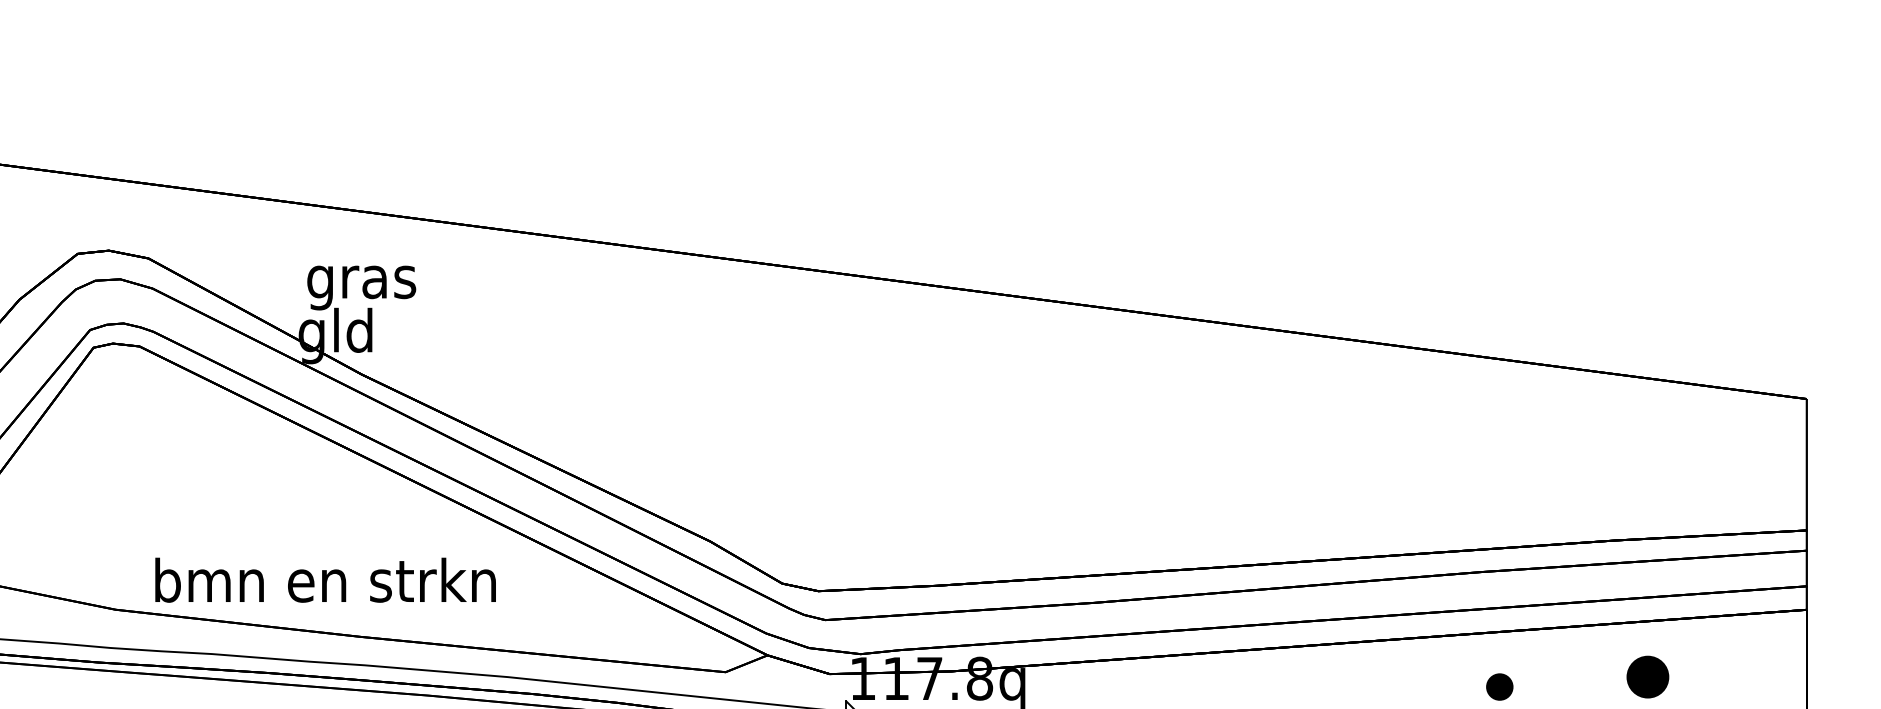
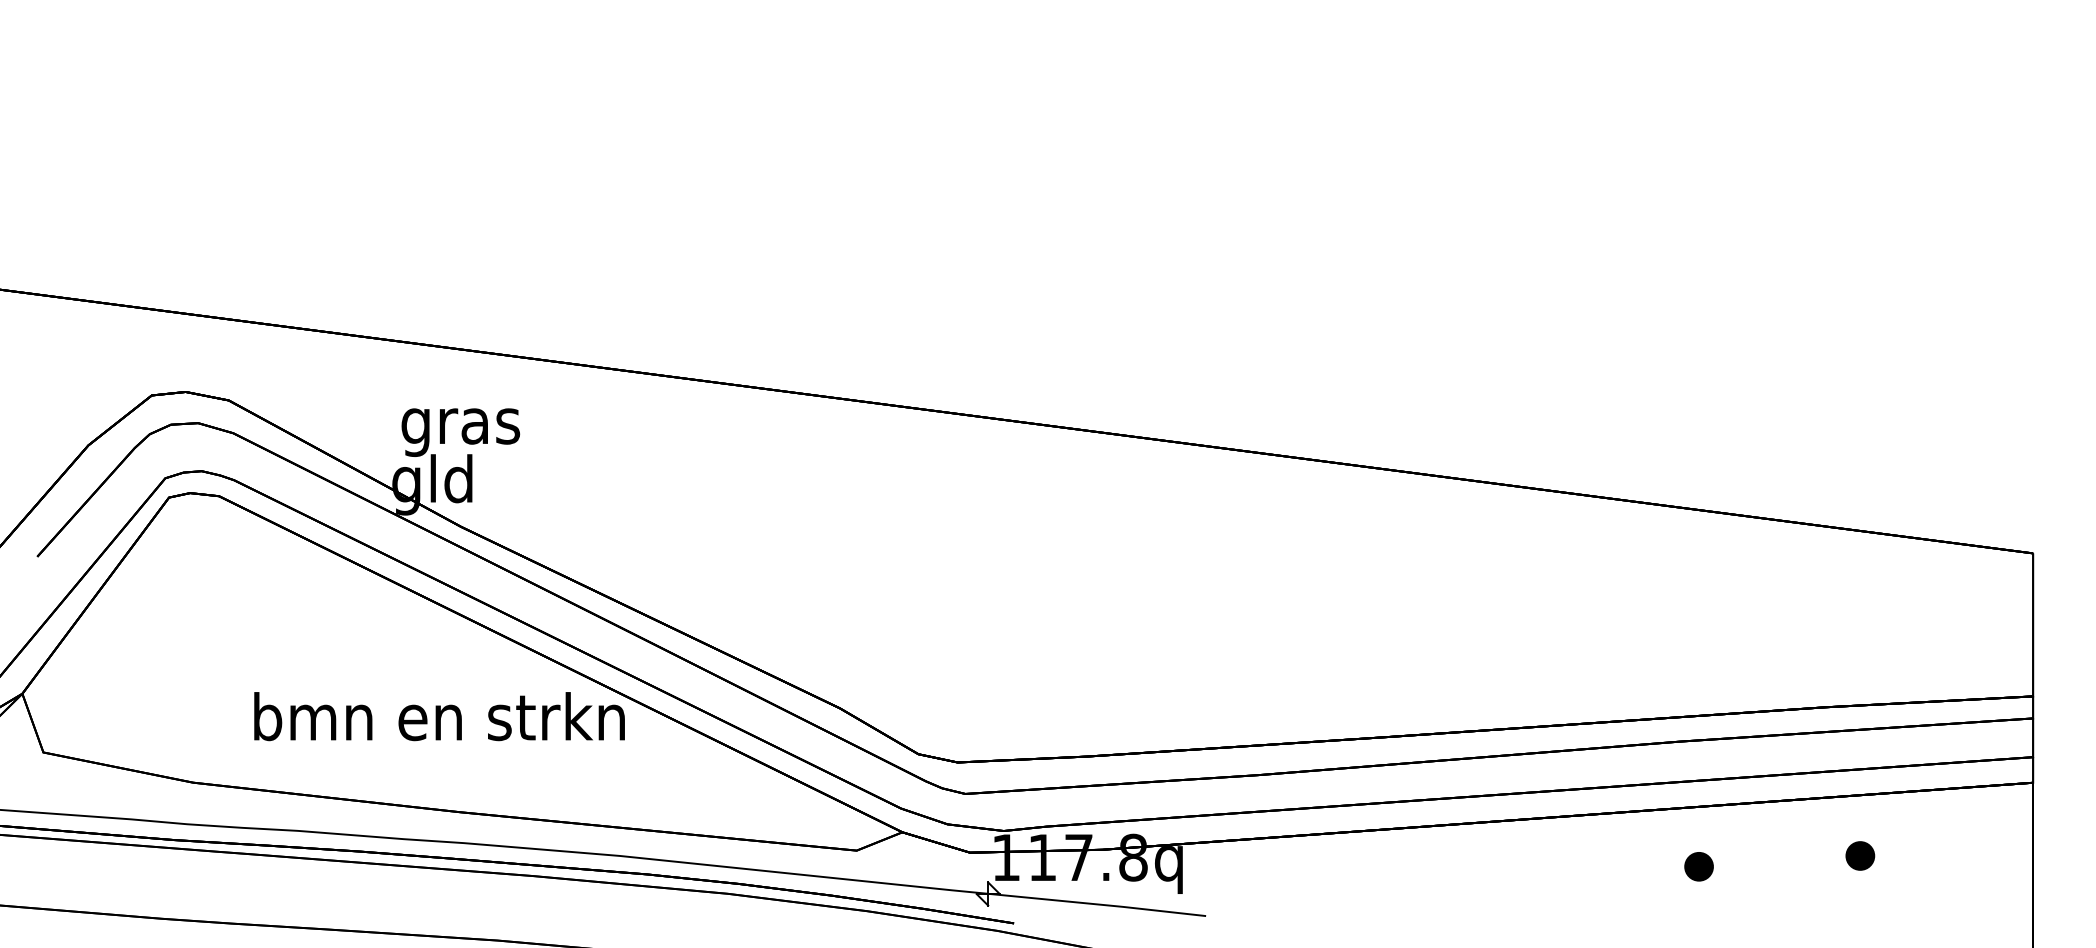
text: (325, 580) -> (439, 716), moved
part: (1648, 676) -> (1860, 855), size x0.62

